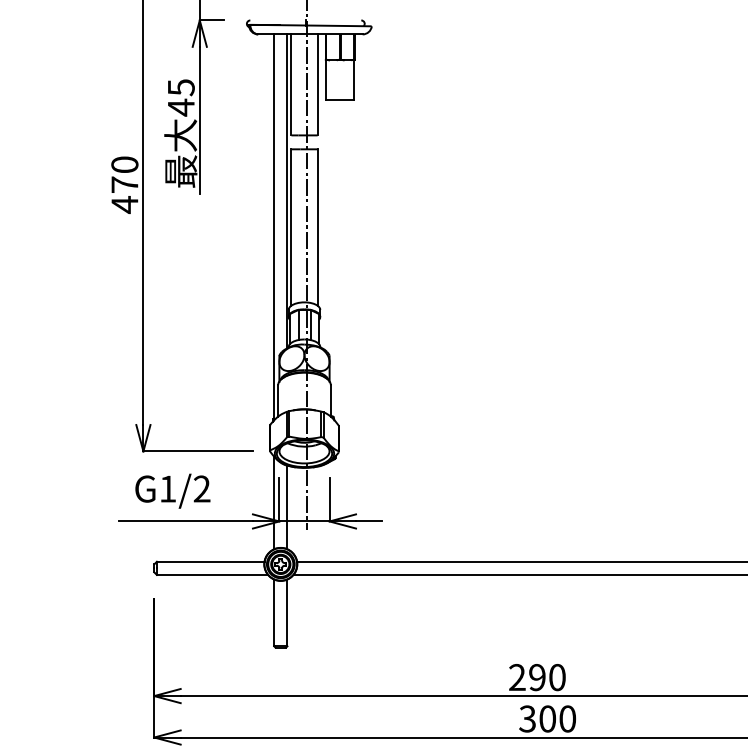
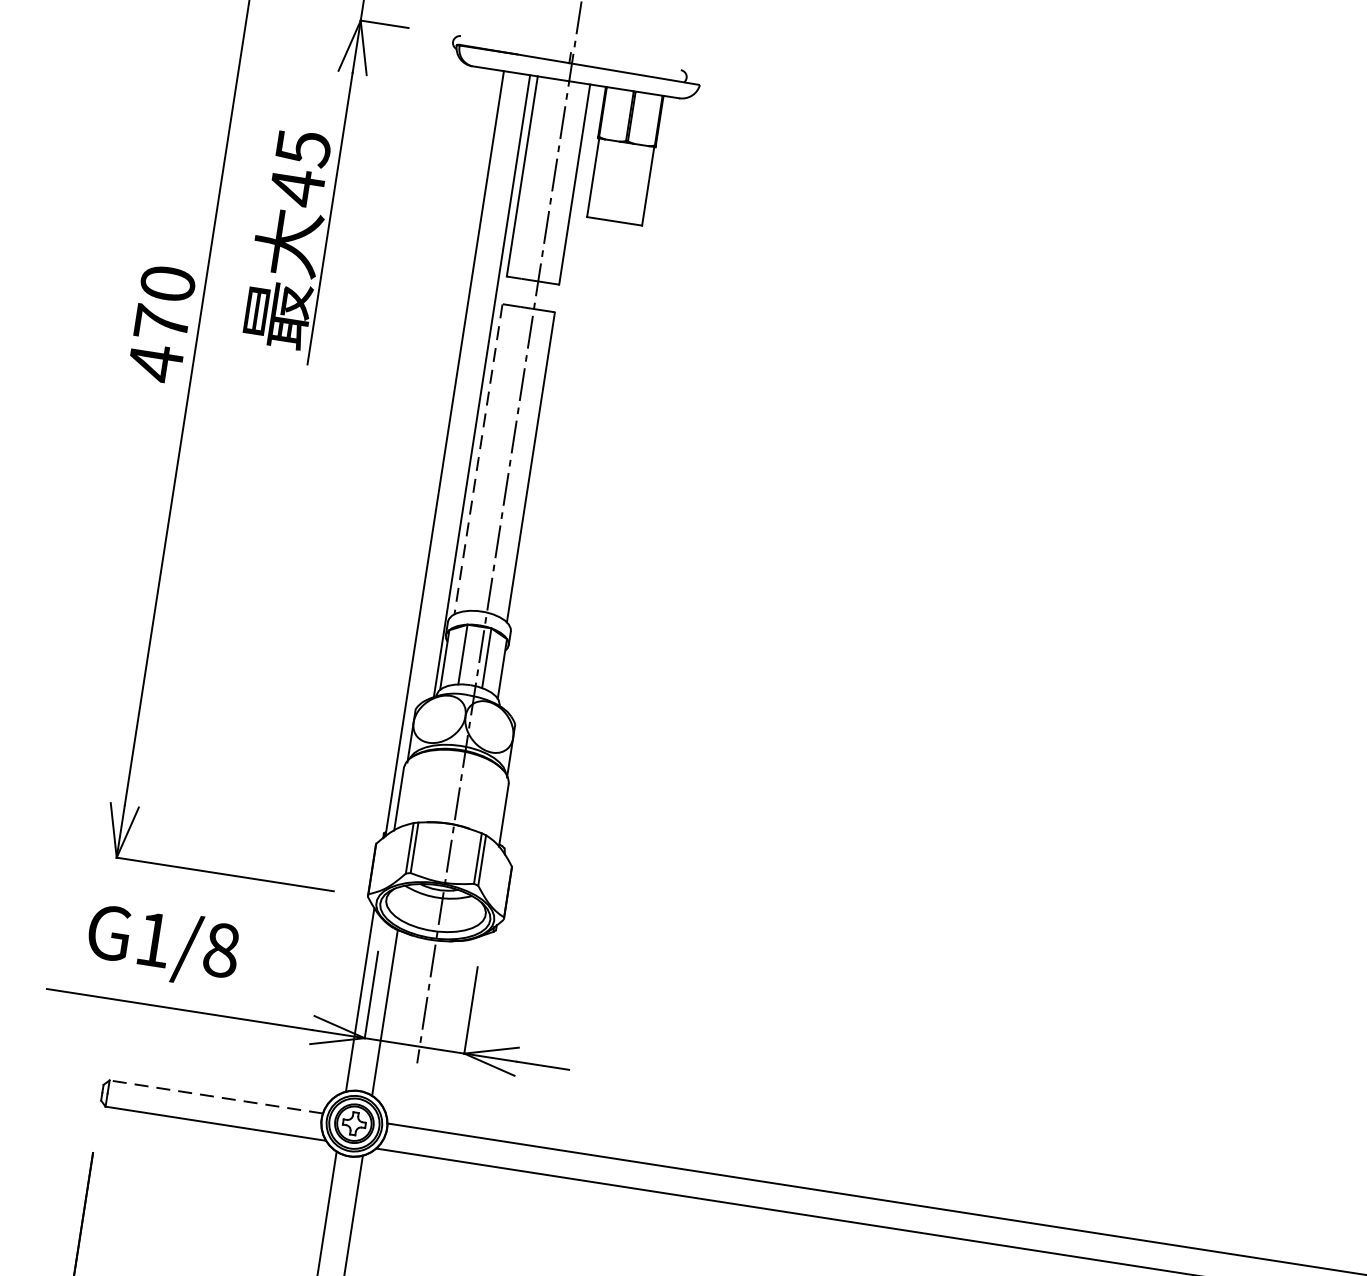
line: (291, 228) -> (478, 461), solid -> dashed
text: (201, 488) -> (220, 948), G1/2 -> G1/8
line: (210, 561) -> (215, 1096), solid -> dashed

